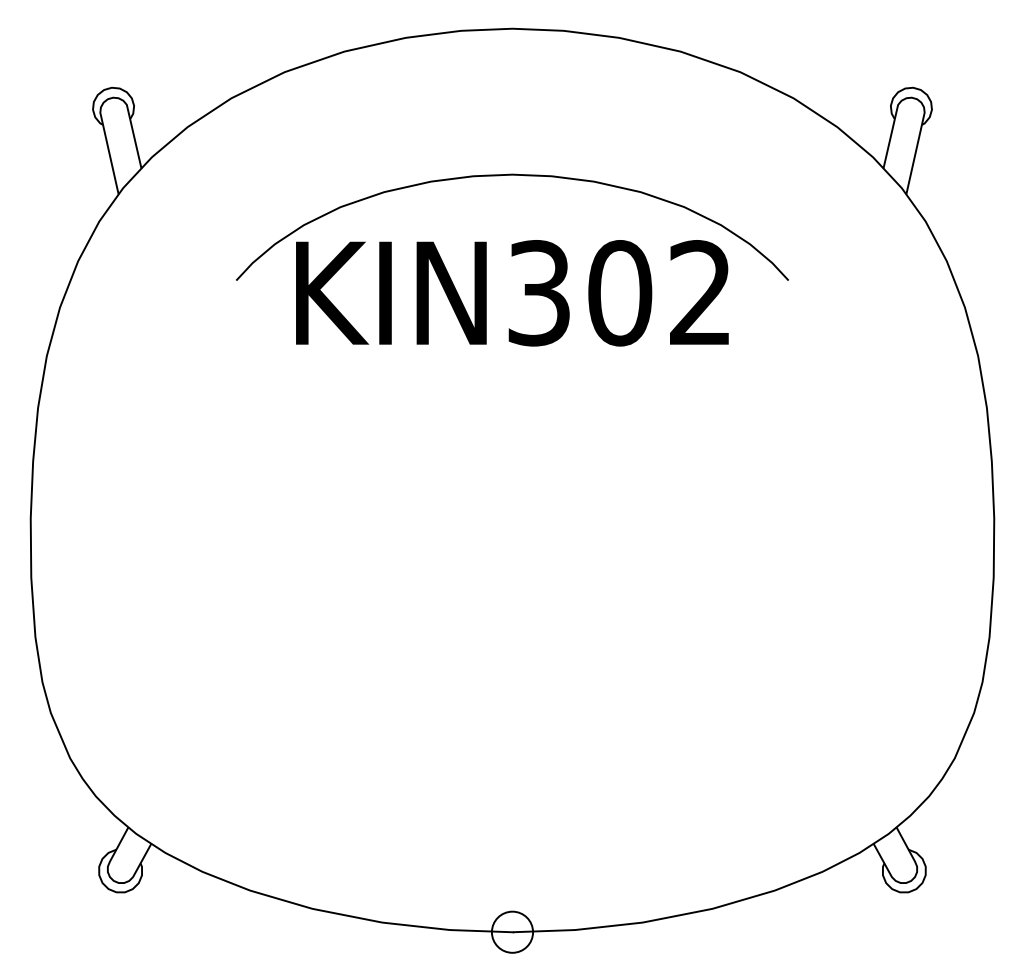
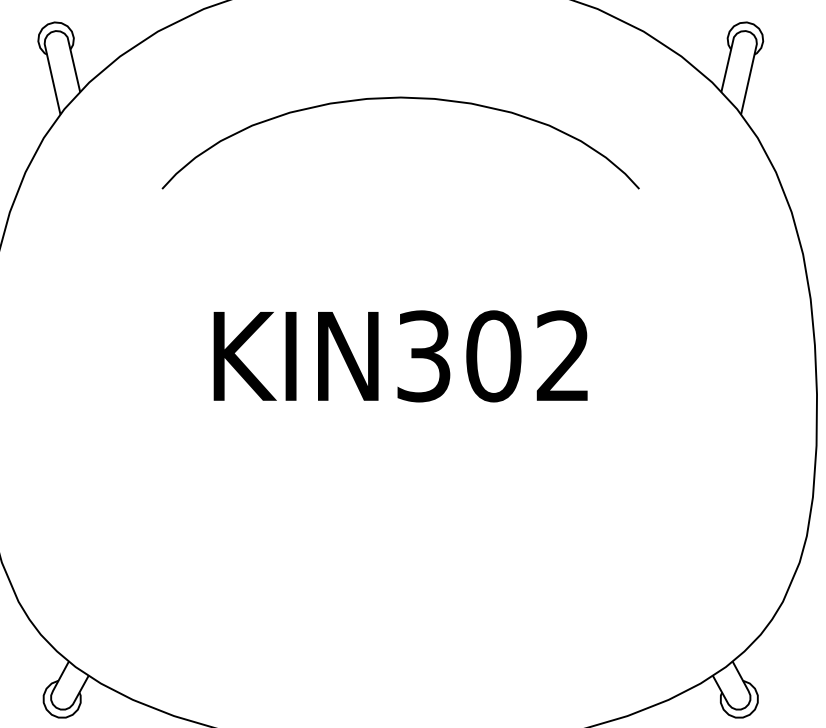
text: (512, 293) -> (400, 356), moved

